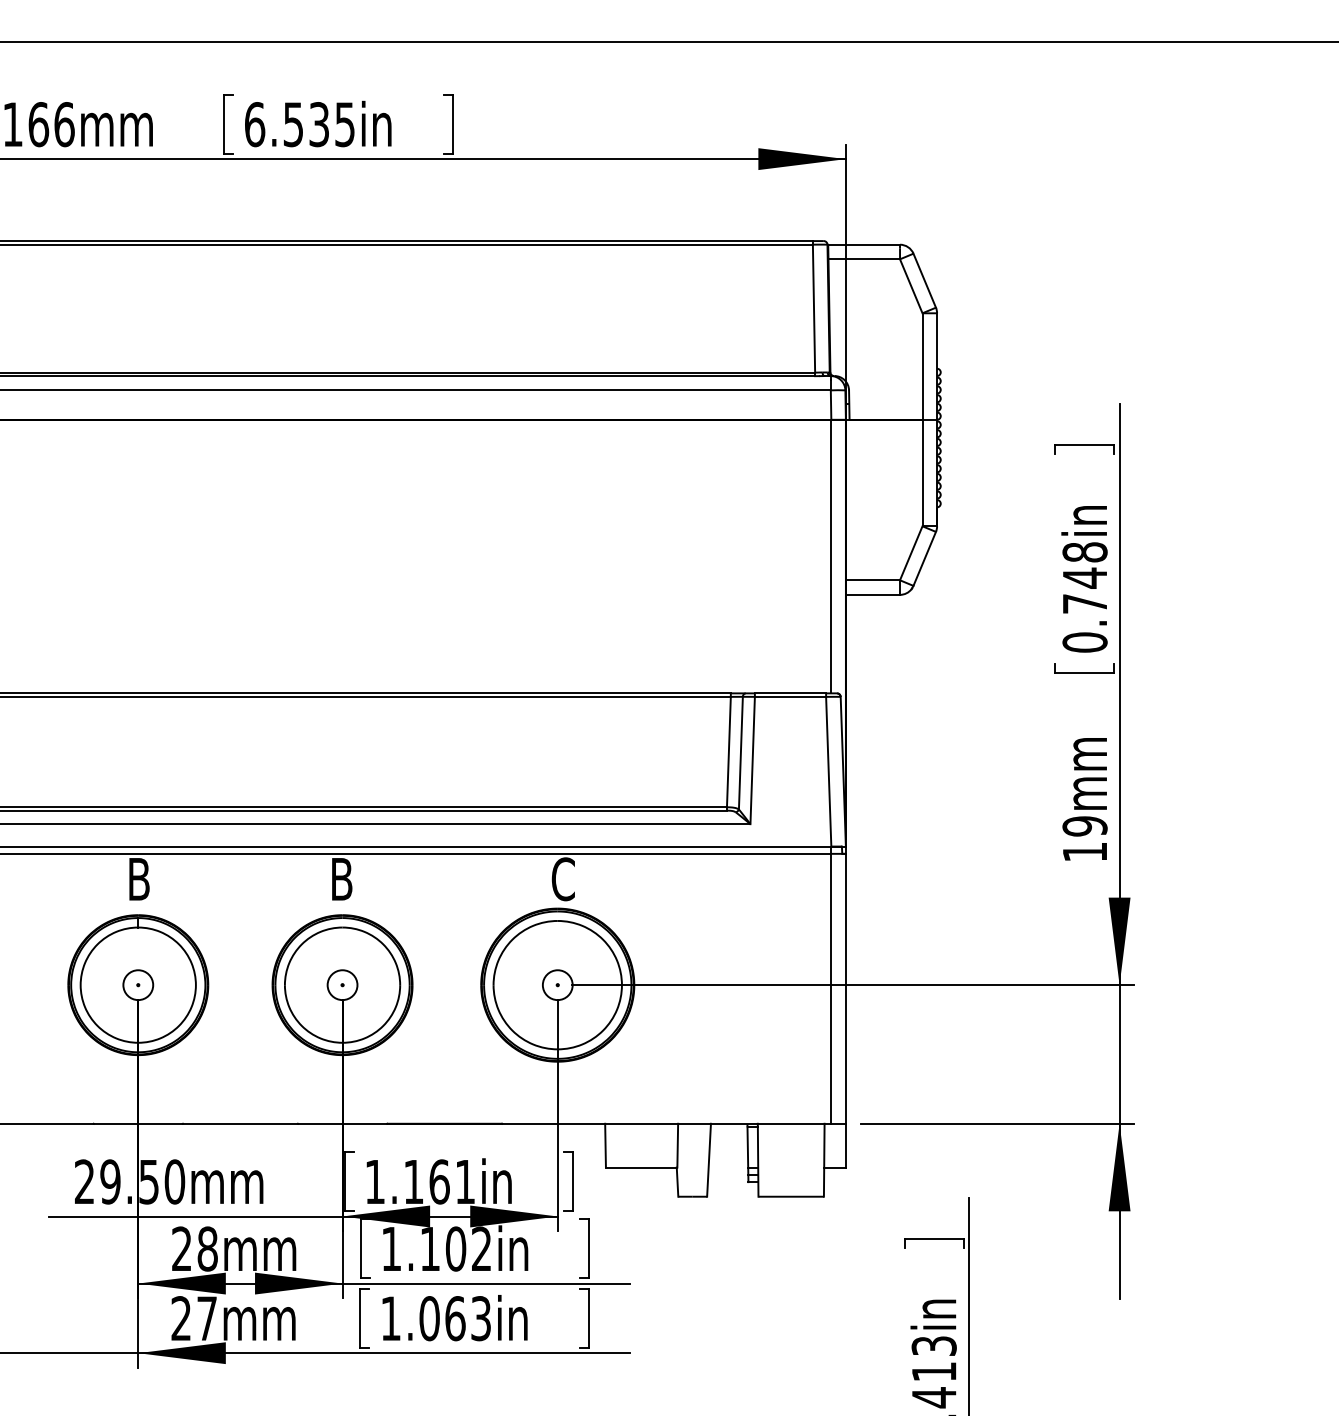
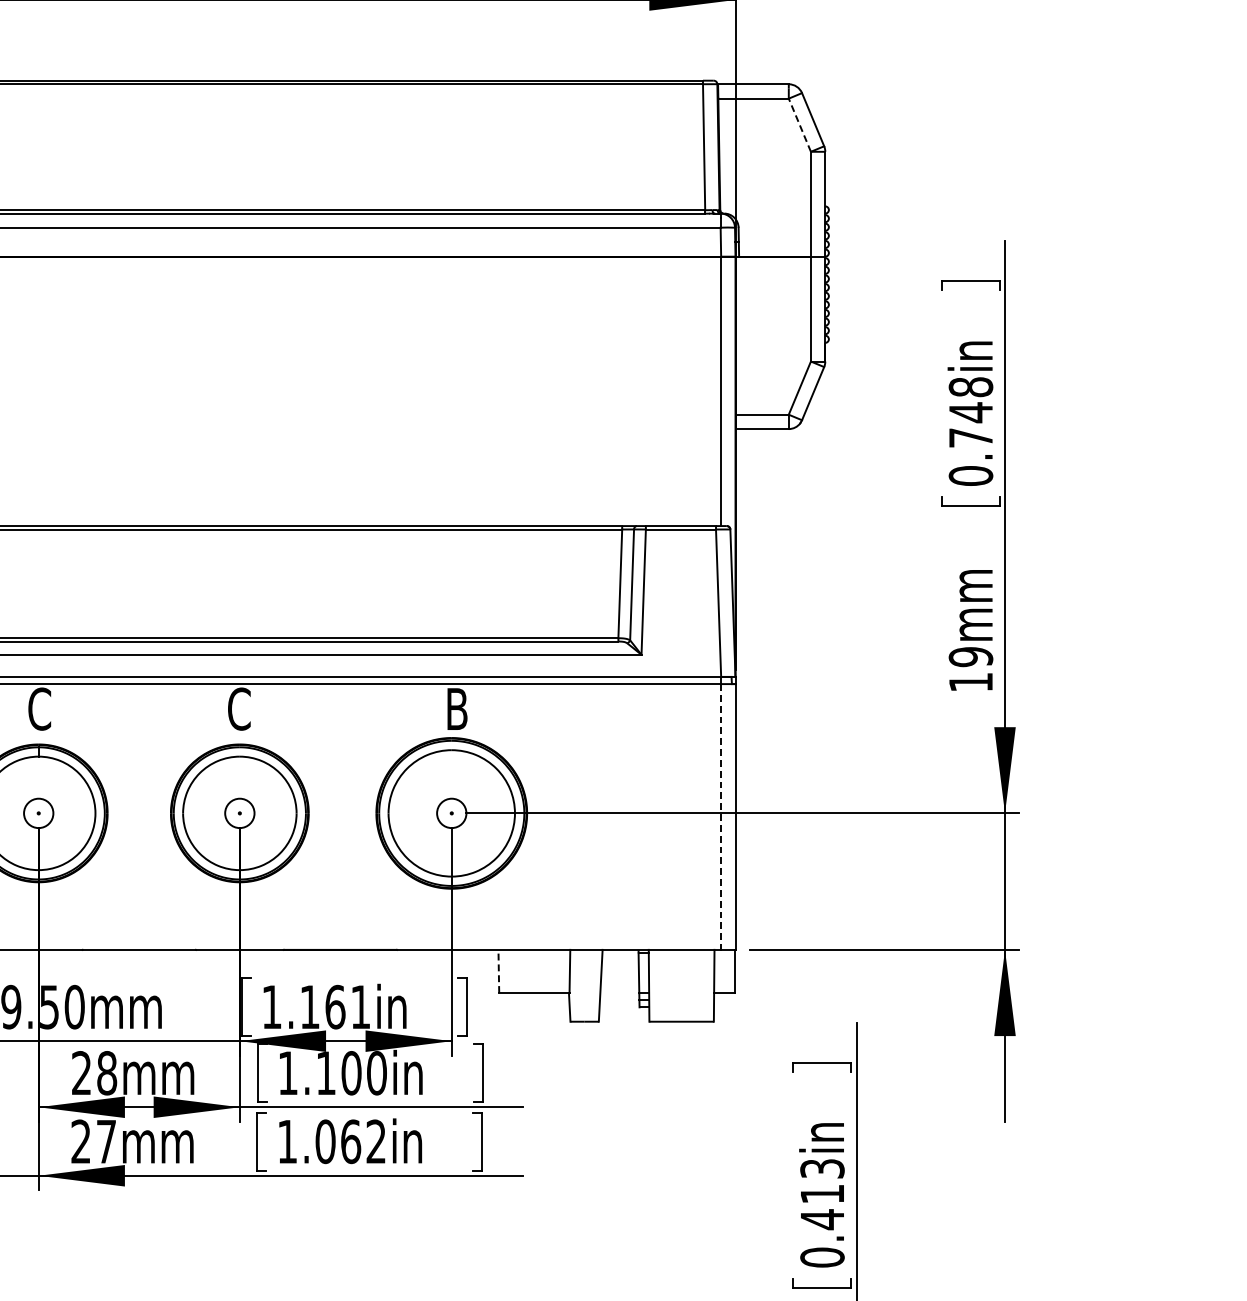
line: (911, 285) -> (800, 124), solid -> dashed
text: (138, 879) -> (38, 709), B -> C
text: (341, 879) -> (238, 709), B -> C
text: (562, 879) -> (456, 709), C -> B
line: (831, 988) -> (721, 816), solid -> dashed
line: (605, 1145) -> (498, 971), solid -> dashed
text: (481, 1248) -> (376, 1072), 1.102in -> 1.100in
text: (480, 1318) -> (375, 1141), 1.063in -> 1.062in

